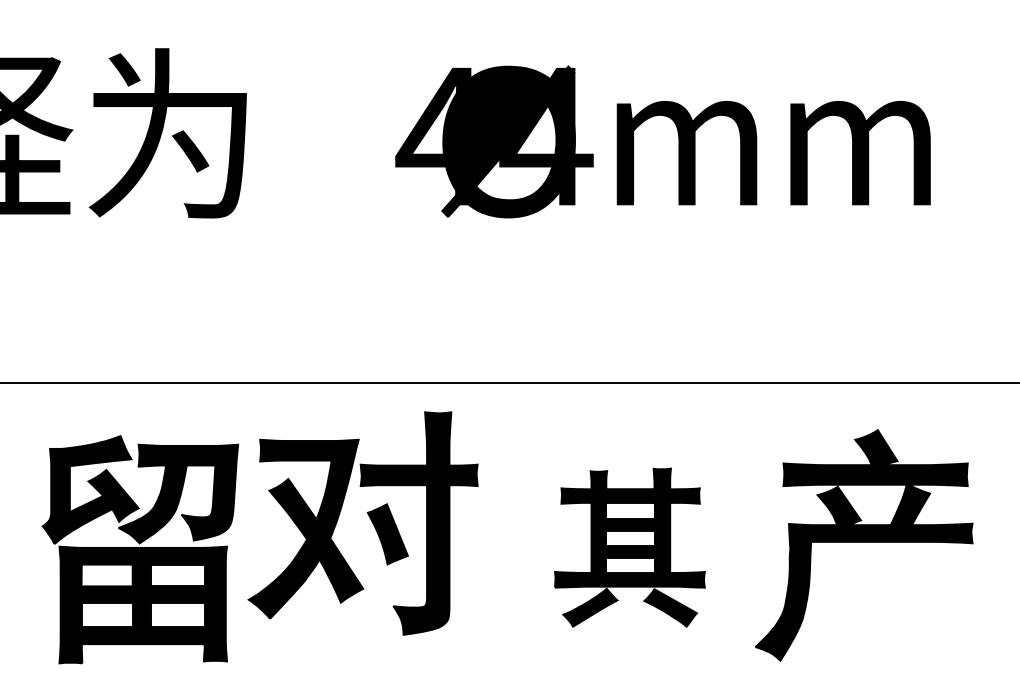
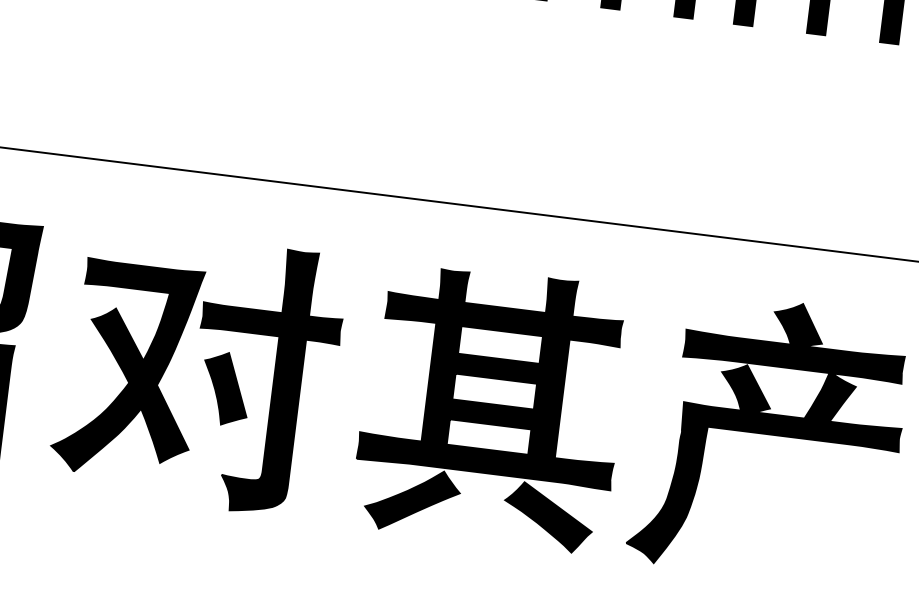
part: (370, 520) -> (207, 369), moved
part: (629, 547) -> (491, 406), size x1.43

